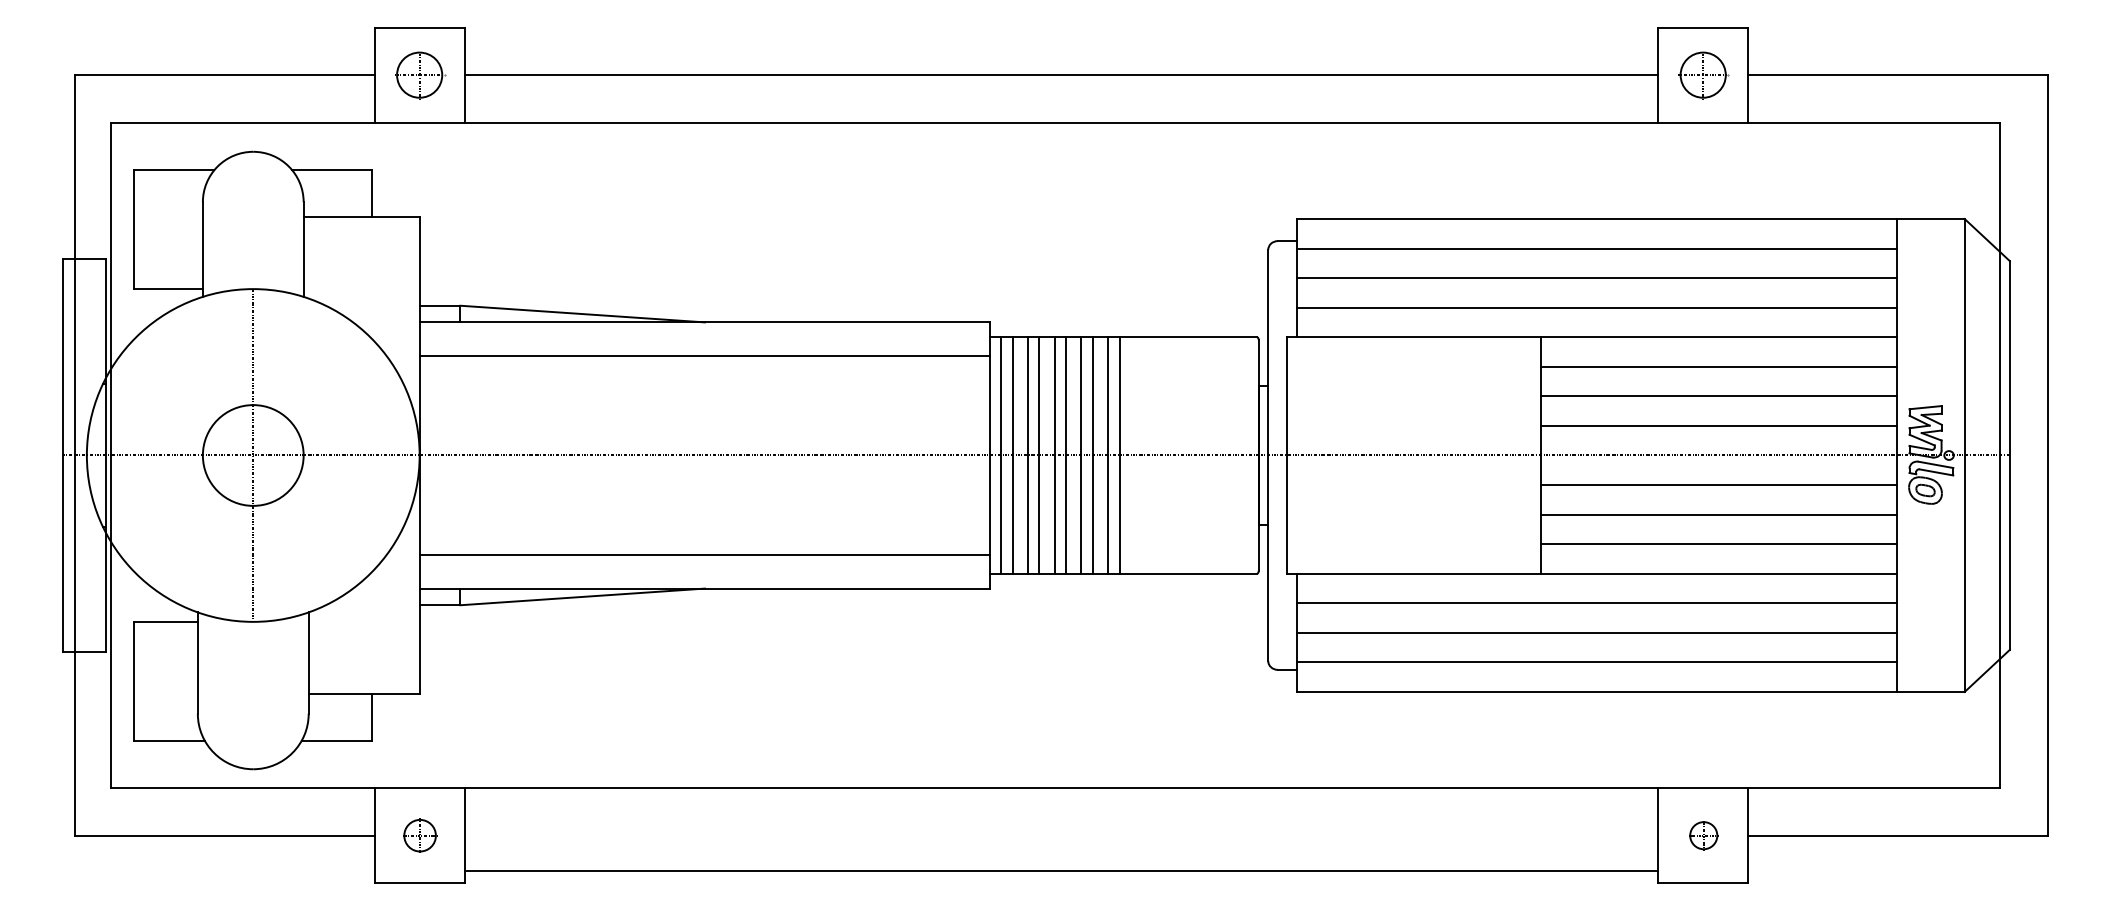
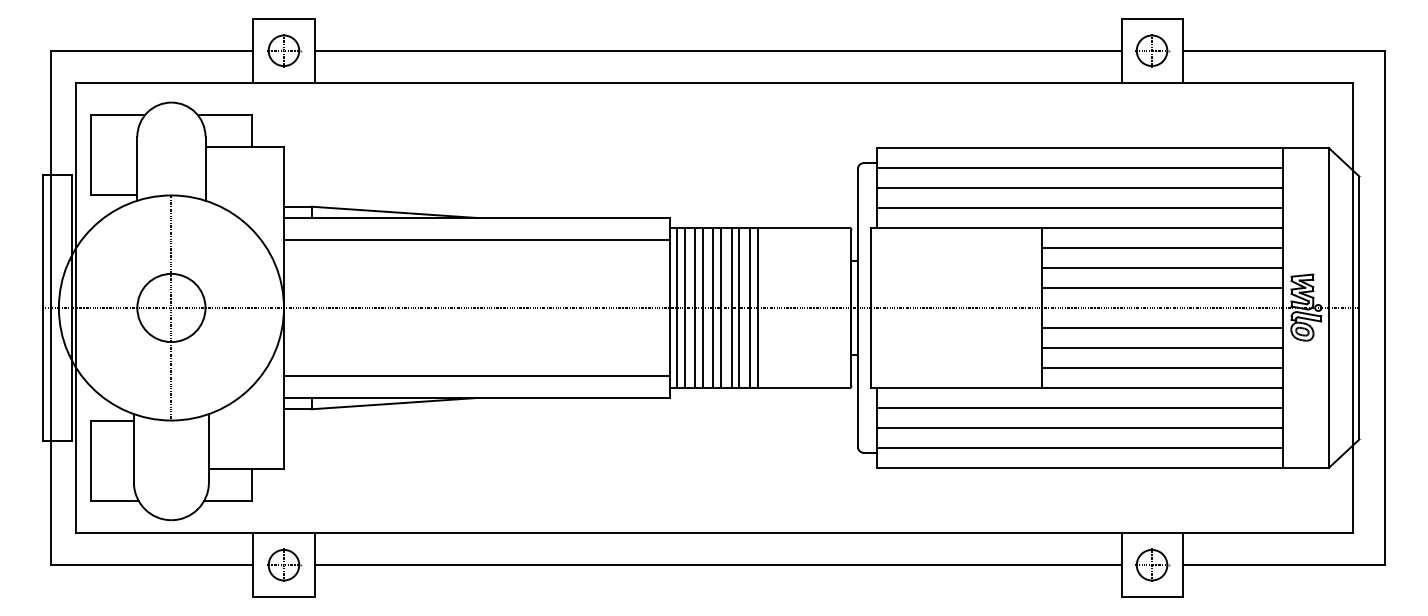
part: (420, 834) -> (284, 564), size x1.43
part: (1703, 834) -> (1152, 564), size x1.67
line: (1060, 871) -> (717, 565), moved

